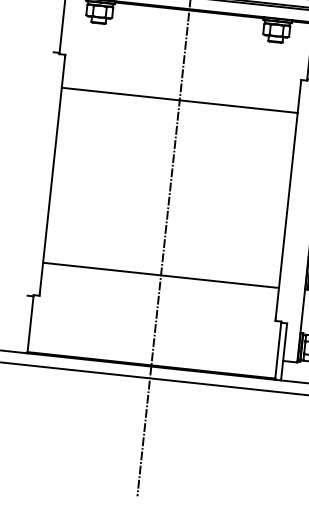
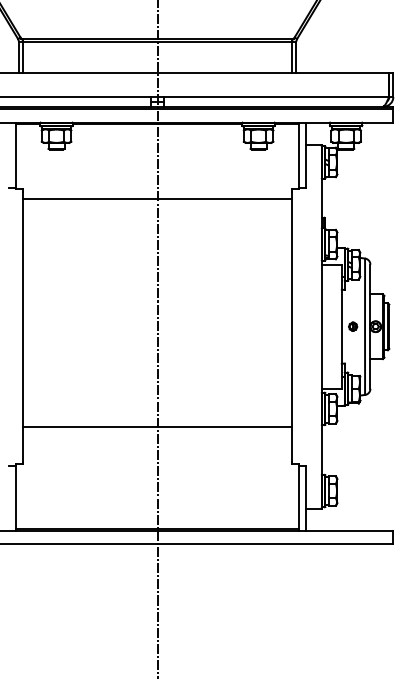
line: (179, 100) -> (157, 198), moved

